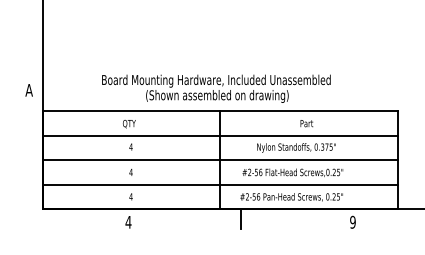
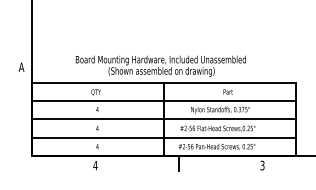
text: (352, 222) -> (262, 165), 9 -> 3

